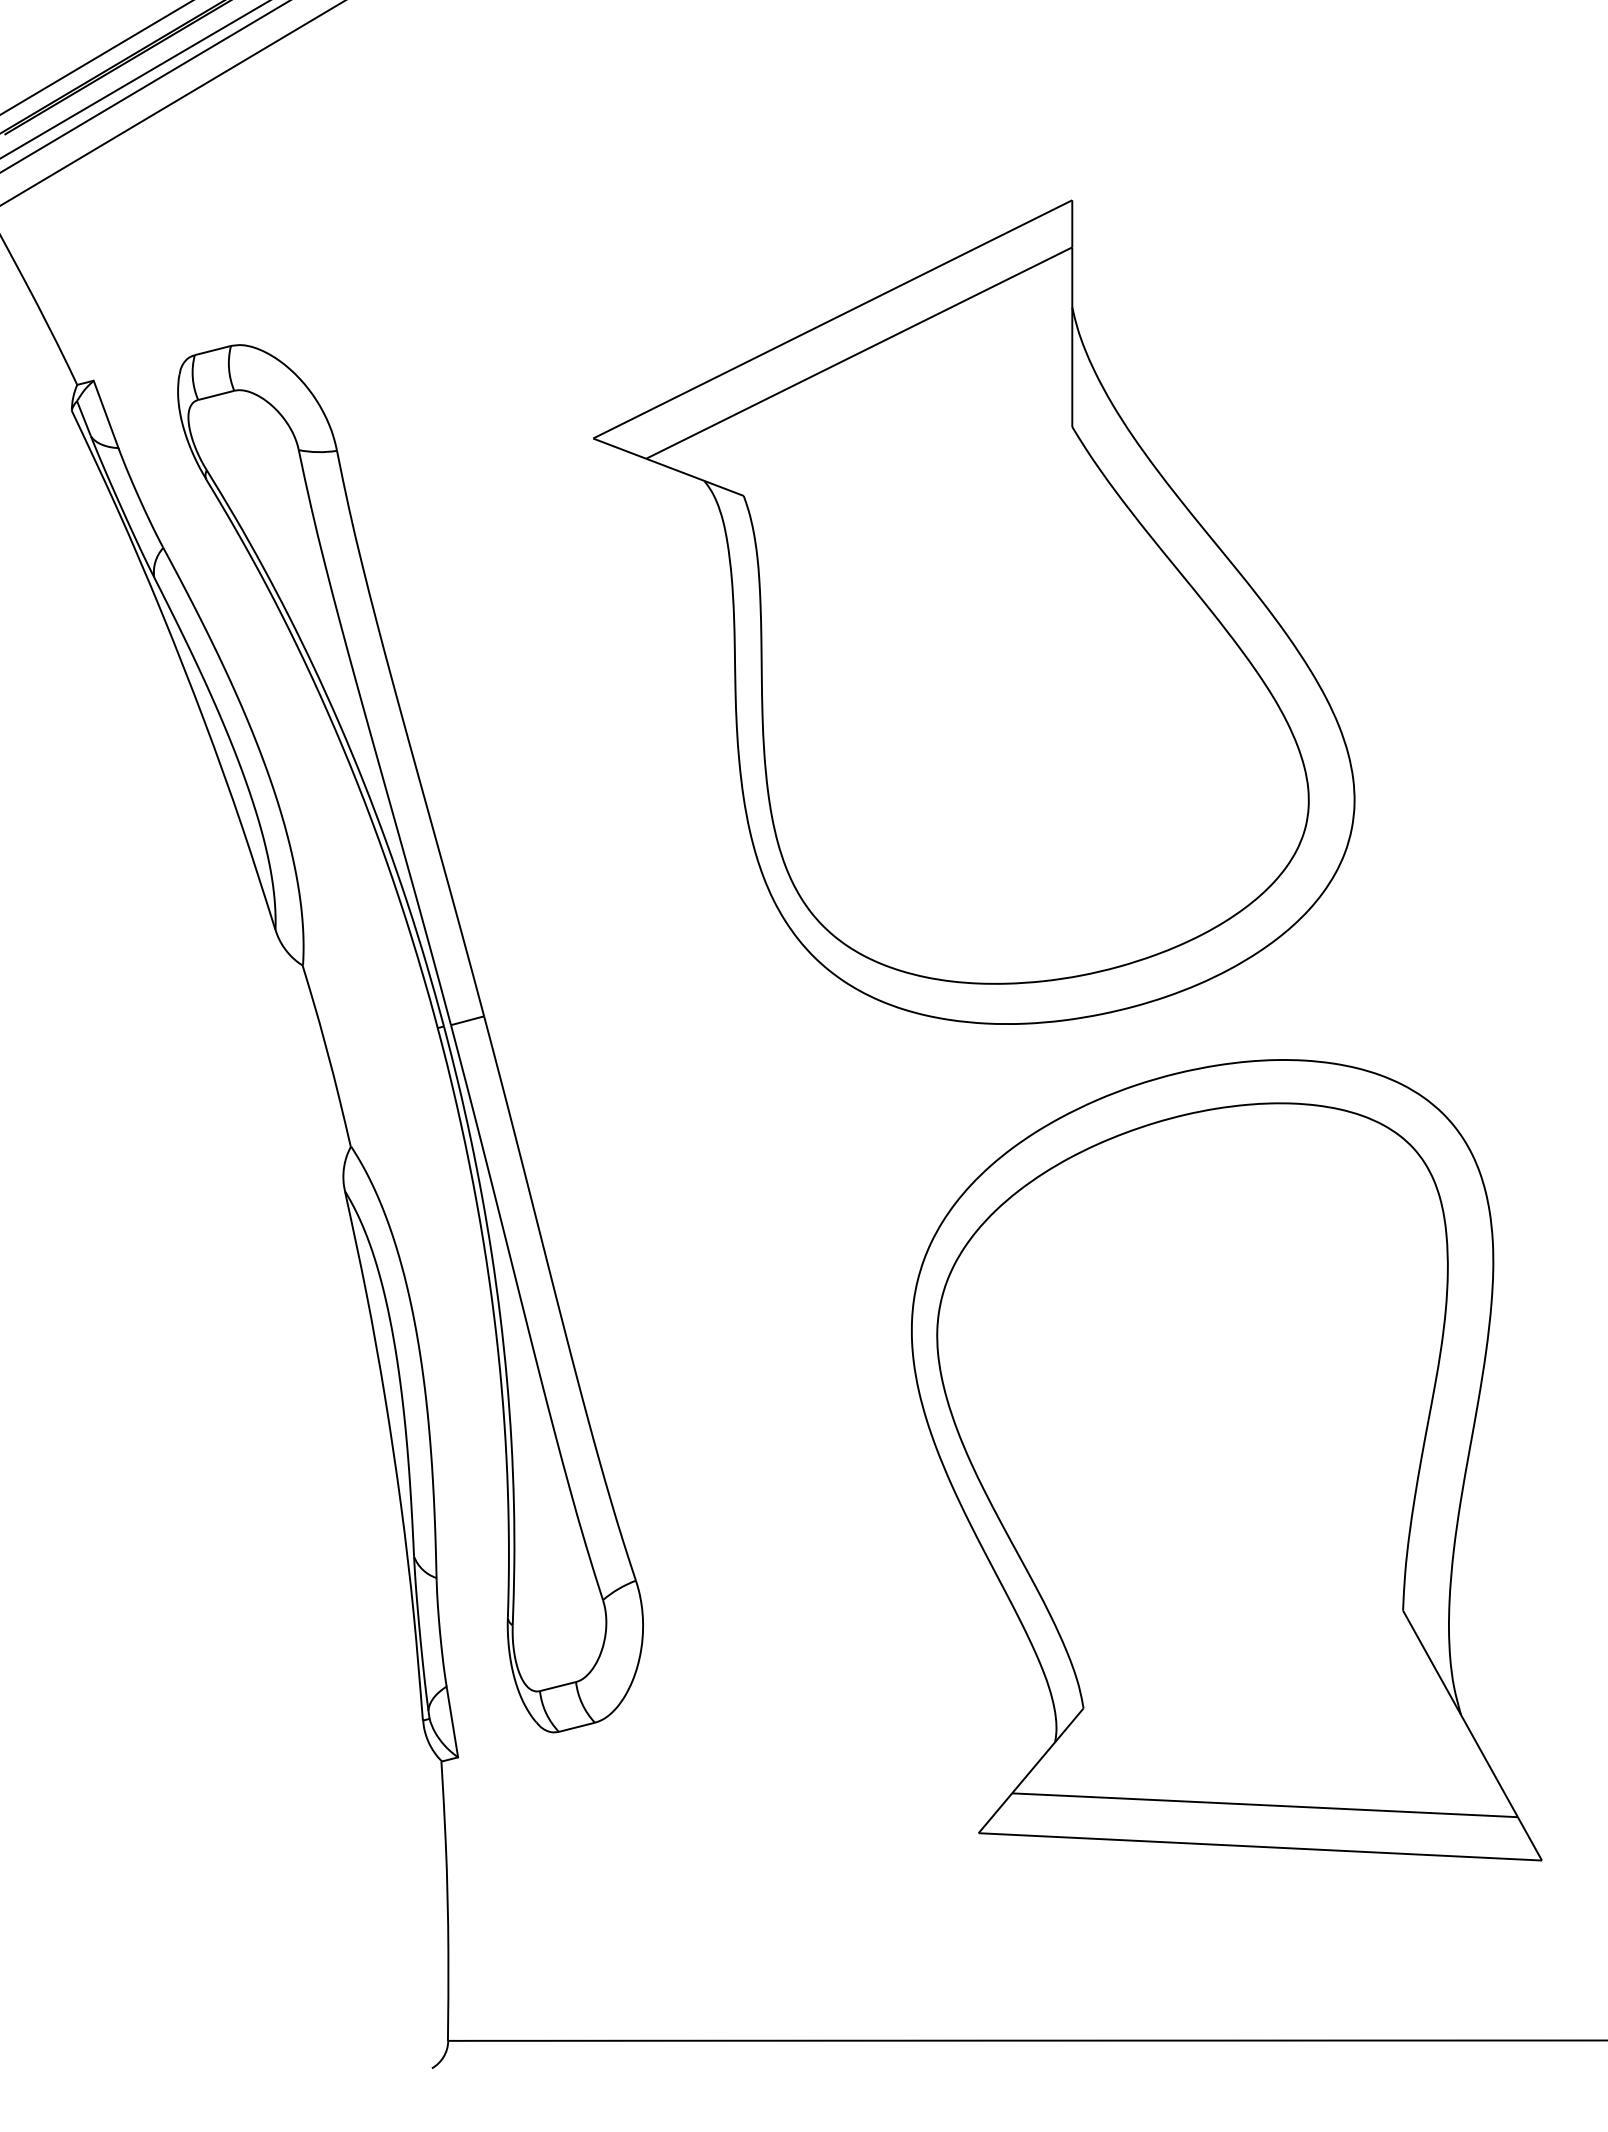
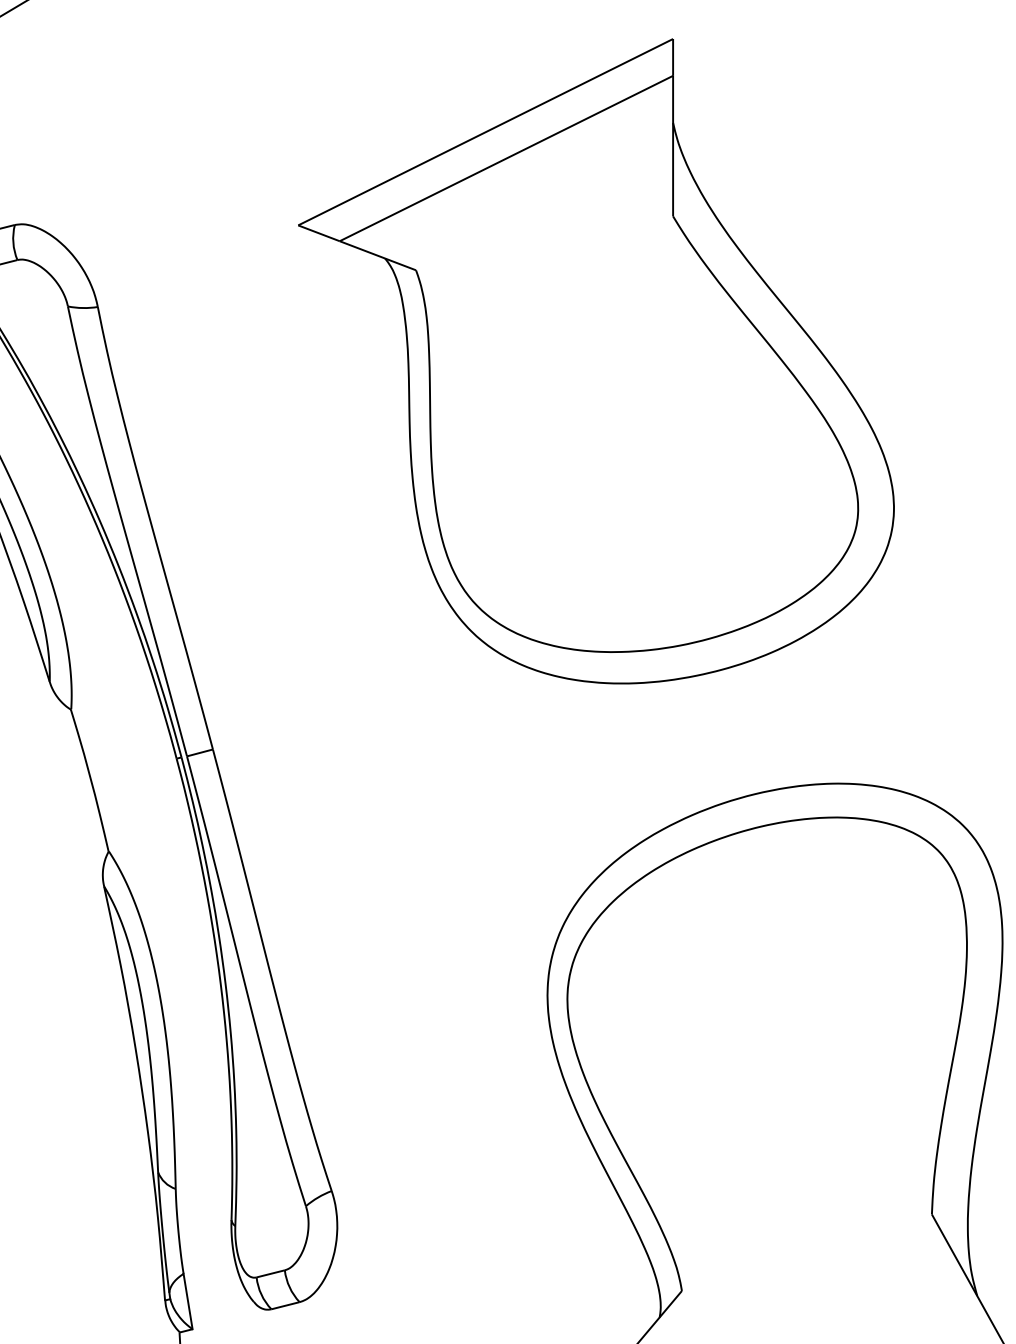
part: (974, 611) -> (596, 360), moved

